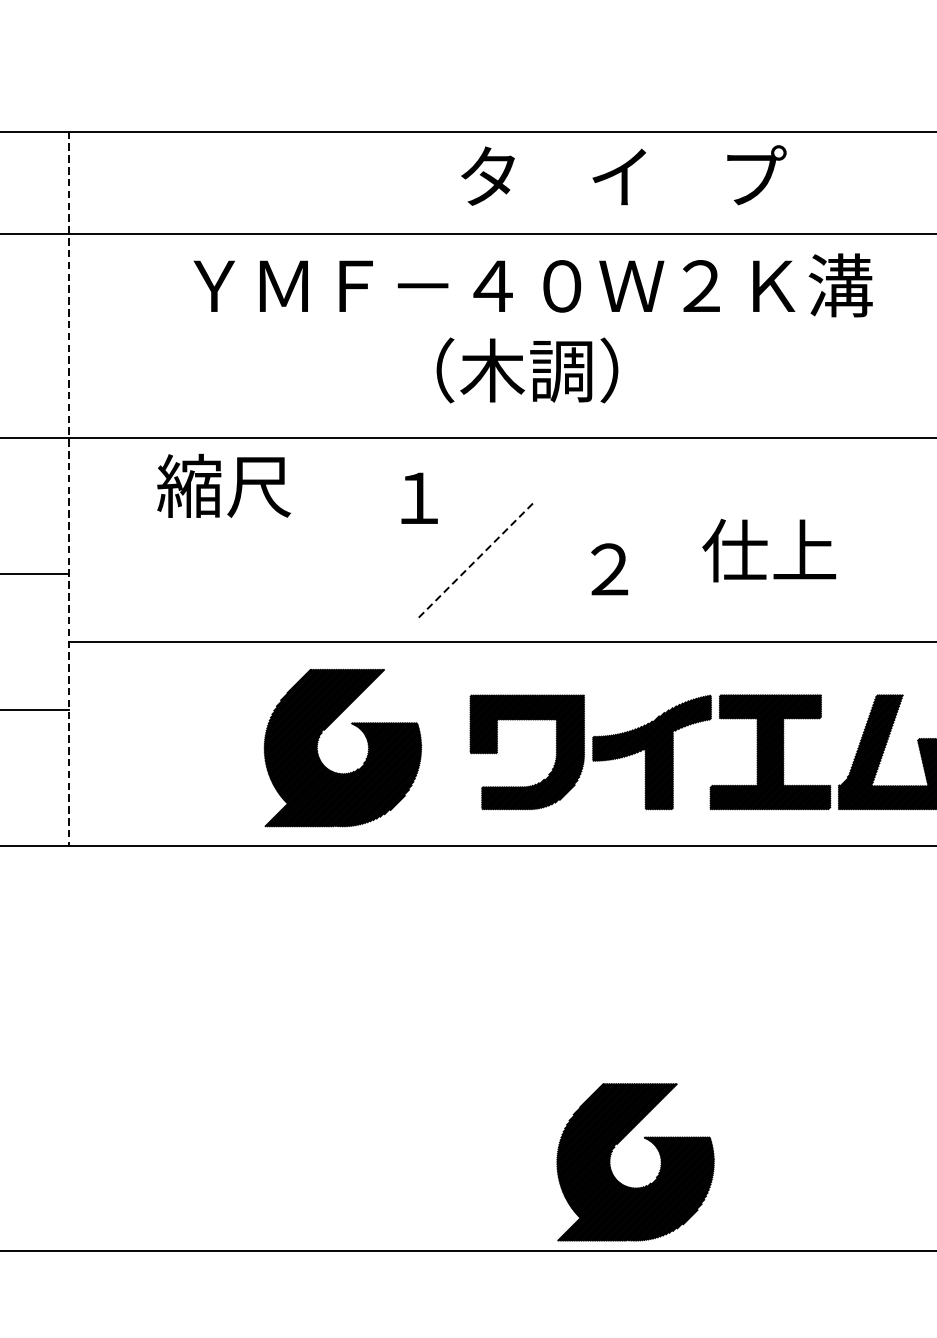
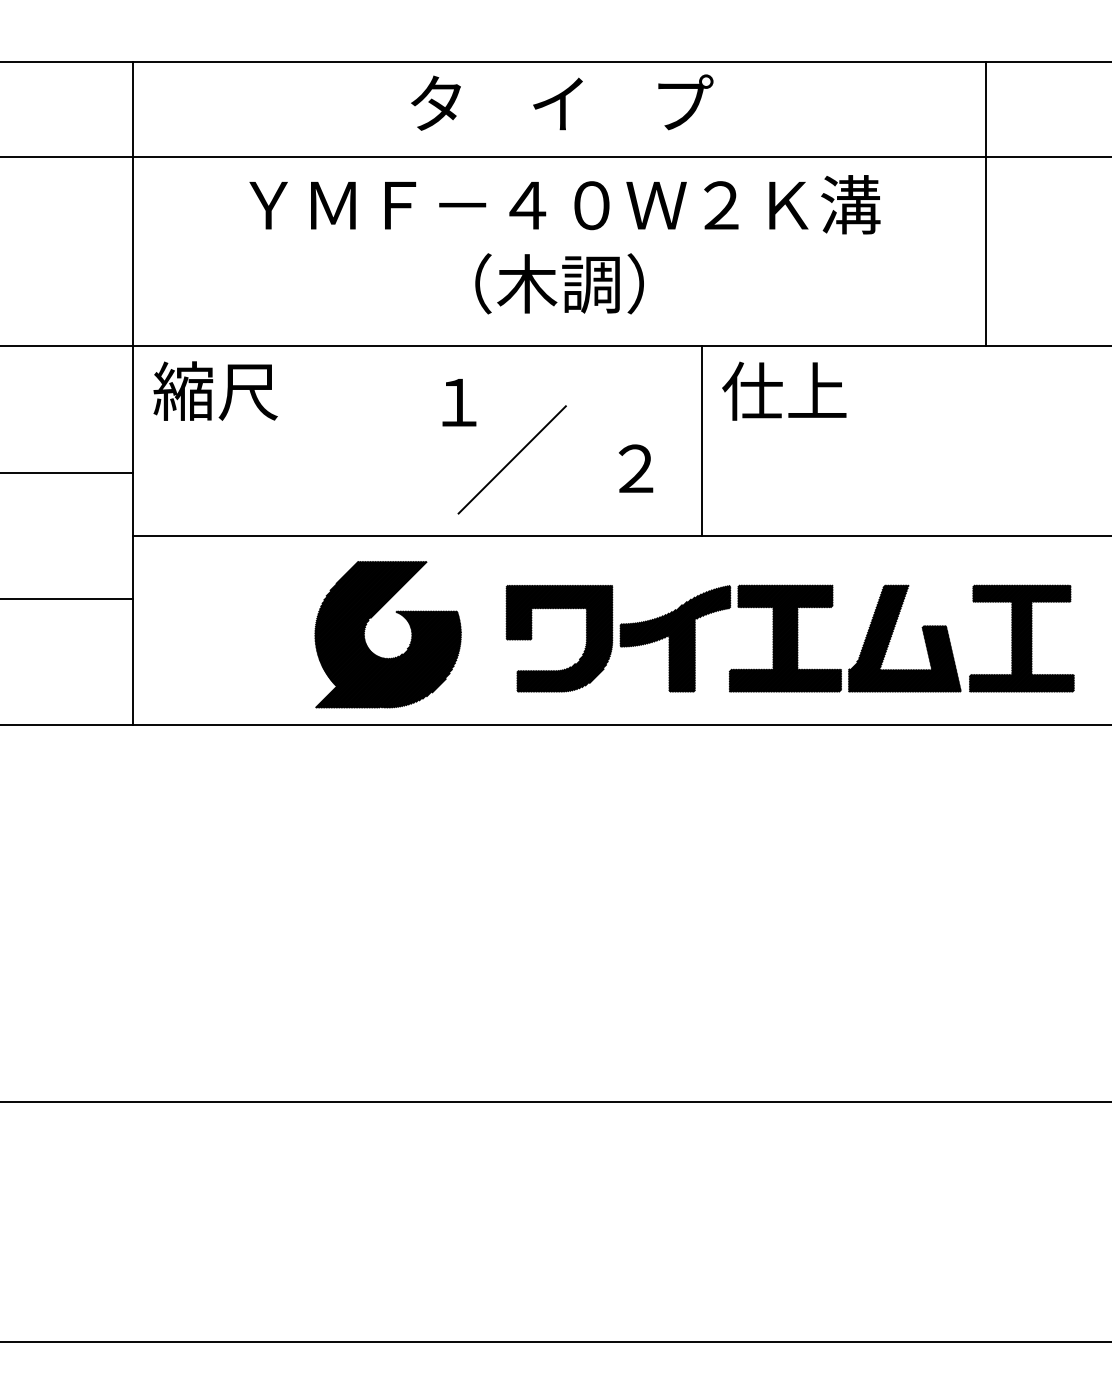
text: (624, 175) -> (562, 102), moved
text: (223, 485) -> (215, 390), moved
line: (68, 488) -> (133, 393), dashed -> solid
line: (680, 539) -> (701, 440), added
text: (769, 549) -> (784, 390), moved
line: (476, 559) -> (512, 459), dashed -> solid
part: (611, 1158) -> (637, 1016), removed

